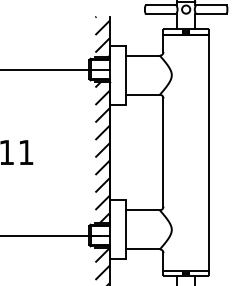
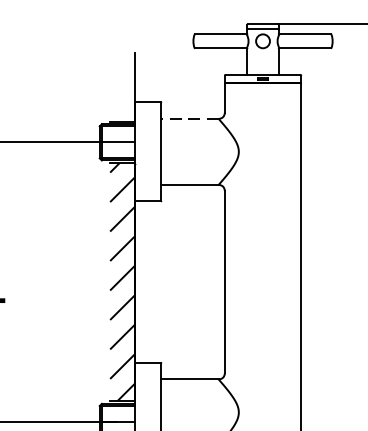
hatch: (102, 36) -> (122, 86), removed
line: (142, 55) -> (189, 118), solid -> dashed

